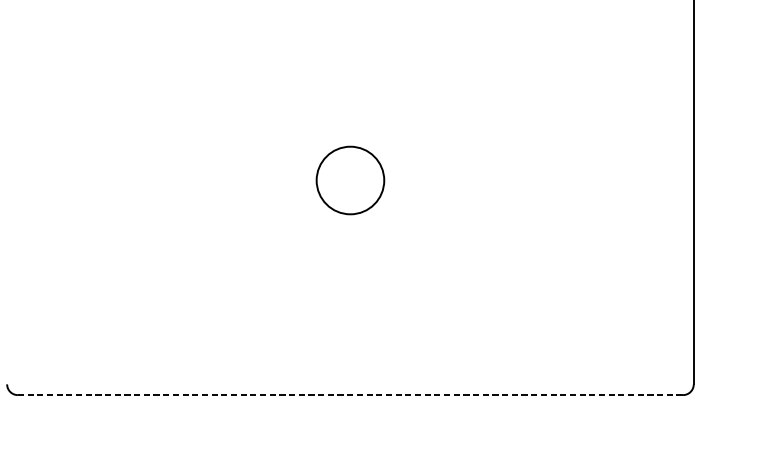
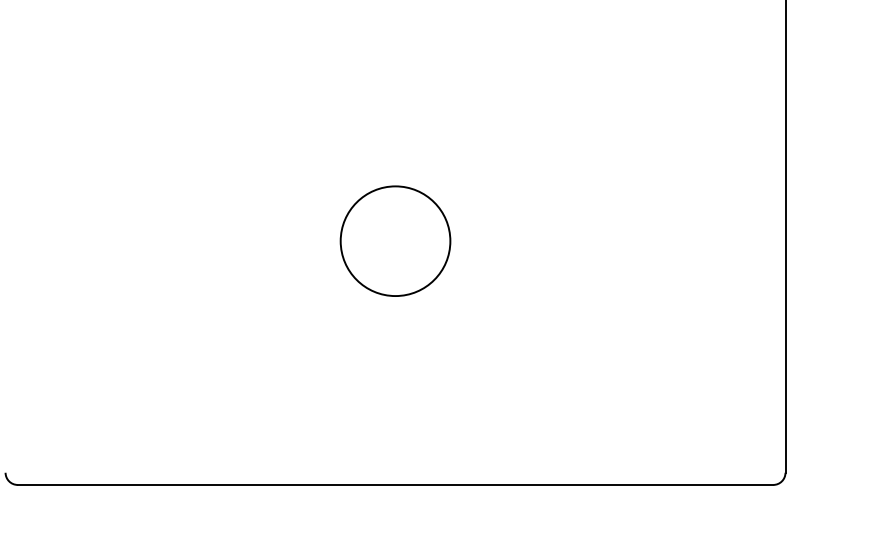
circle: (350, 180) -> (395, 241), size x1.43
line: (350, 394) -> (395, 484), dashed -> solid

